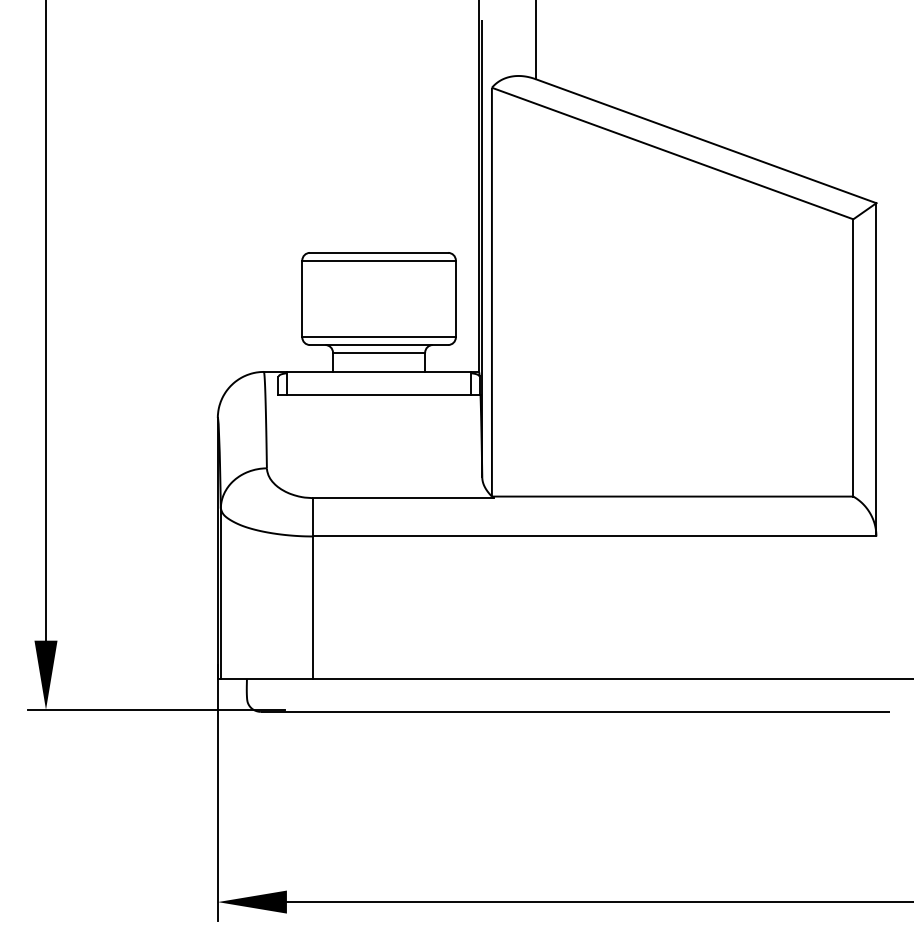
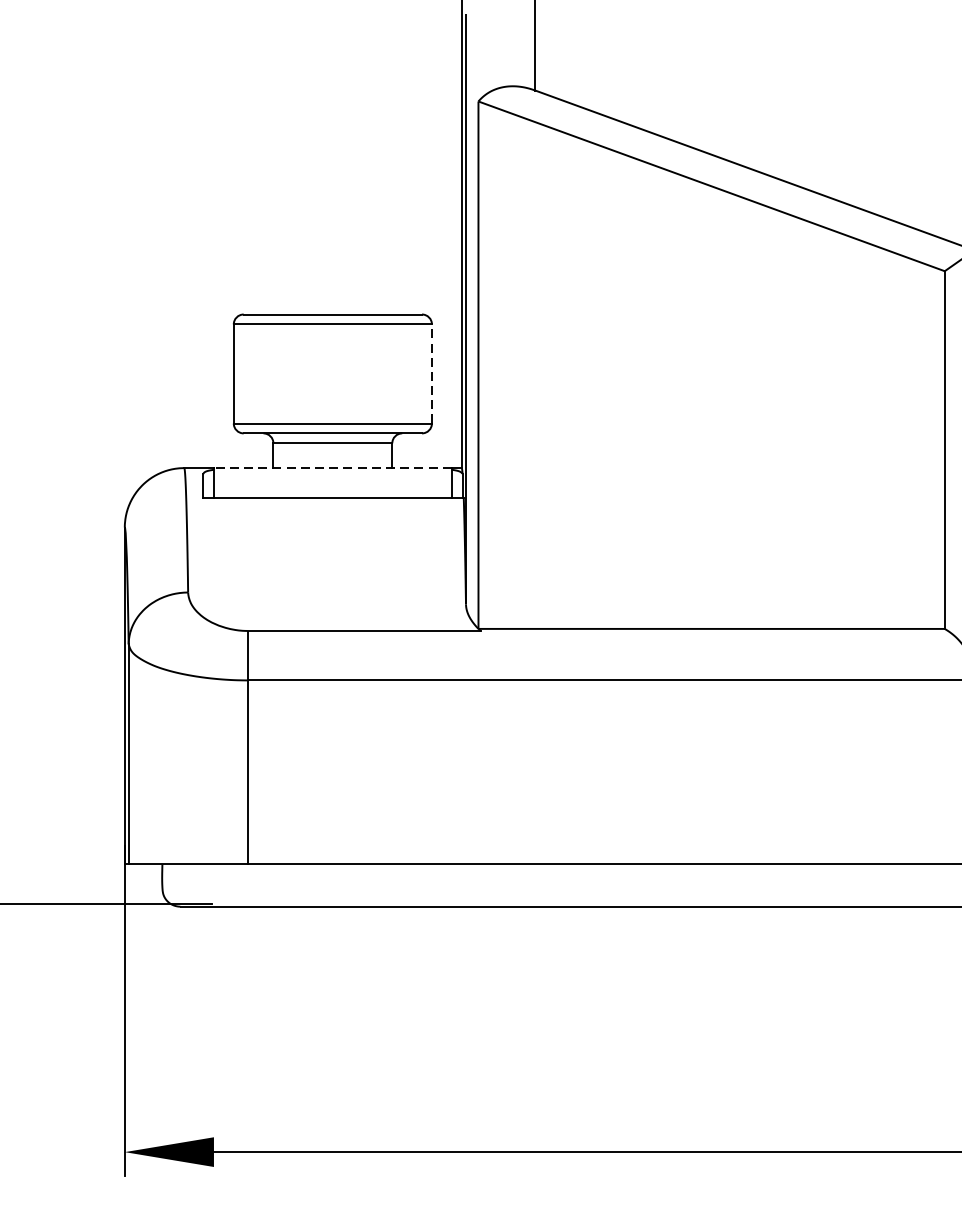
line: (455, 298) -> (431, 373), solid -> dashed
line: (378, 371) -> (332, 467), solid -> dashed

